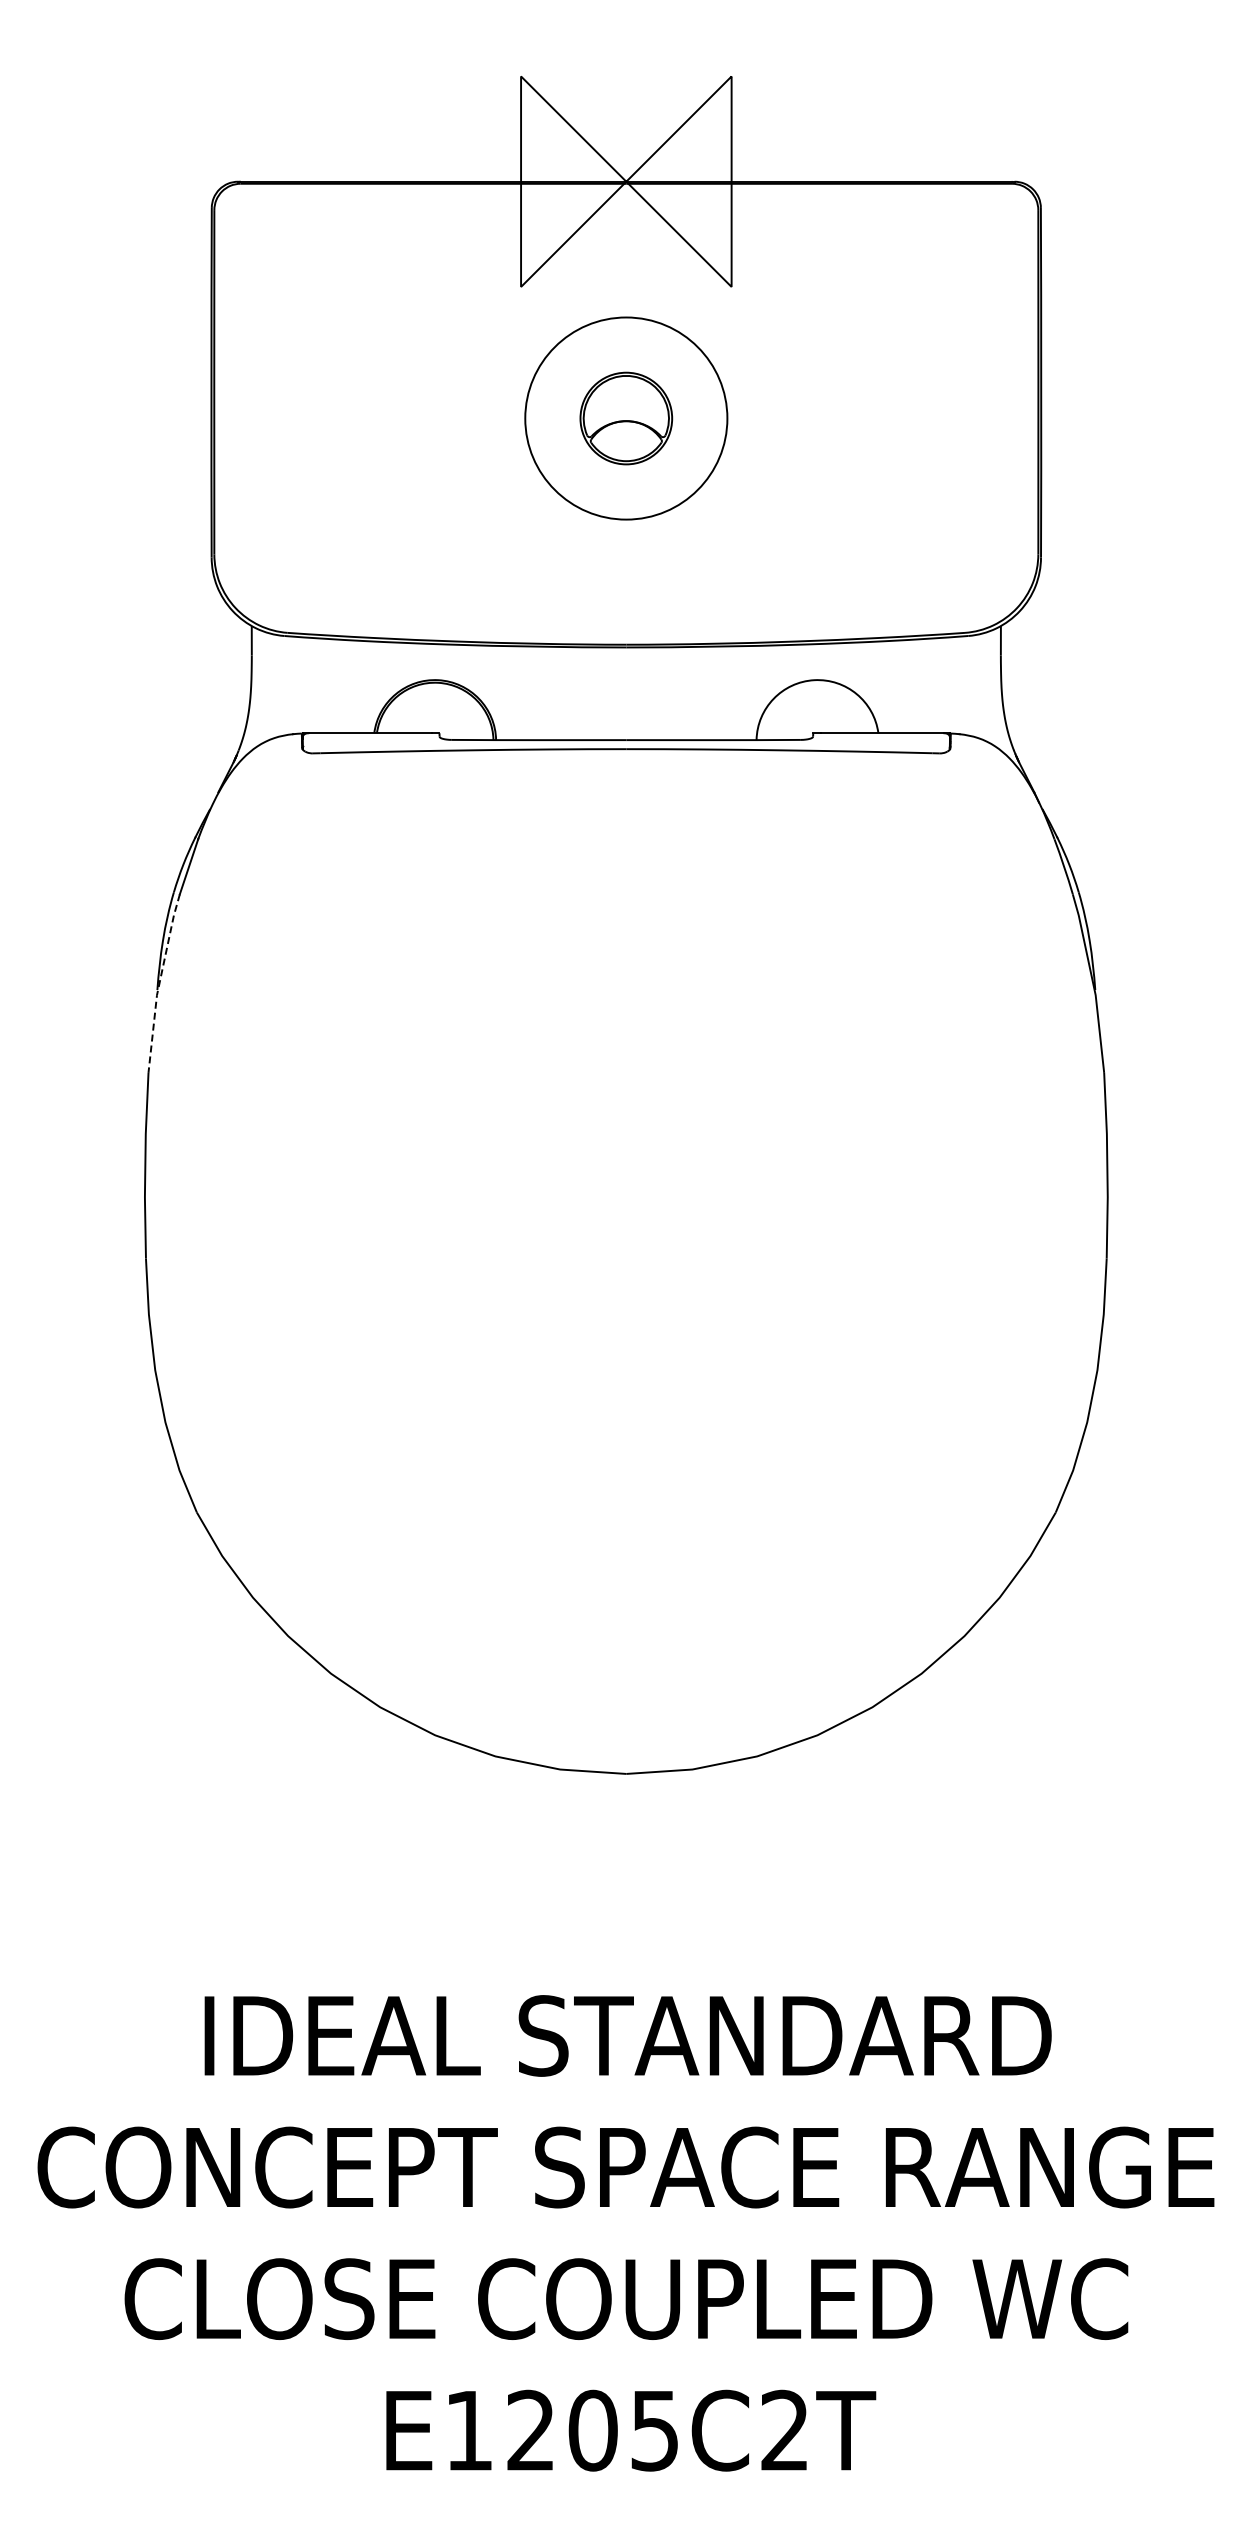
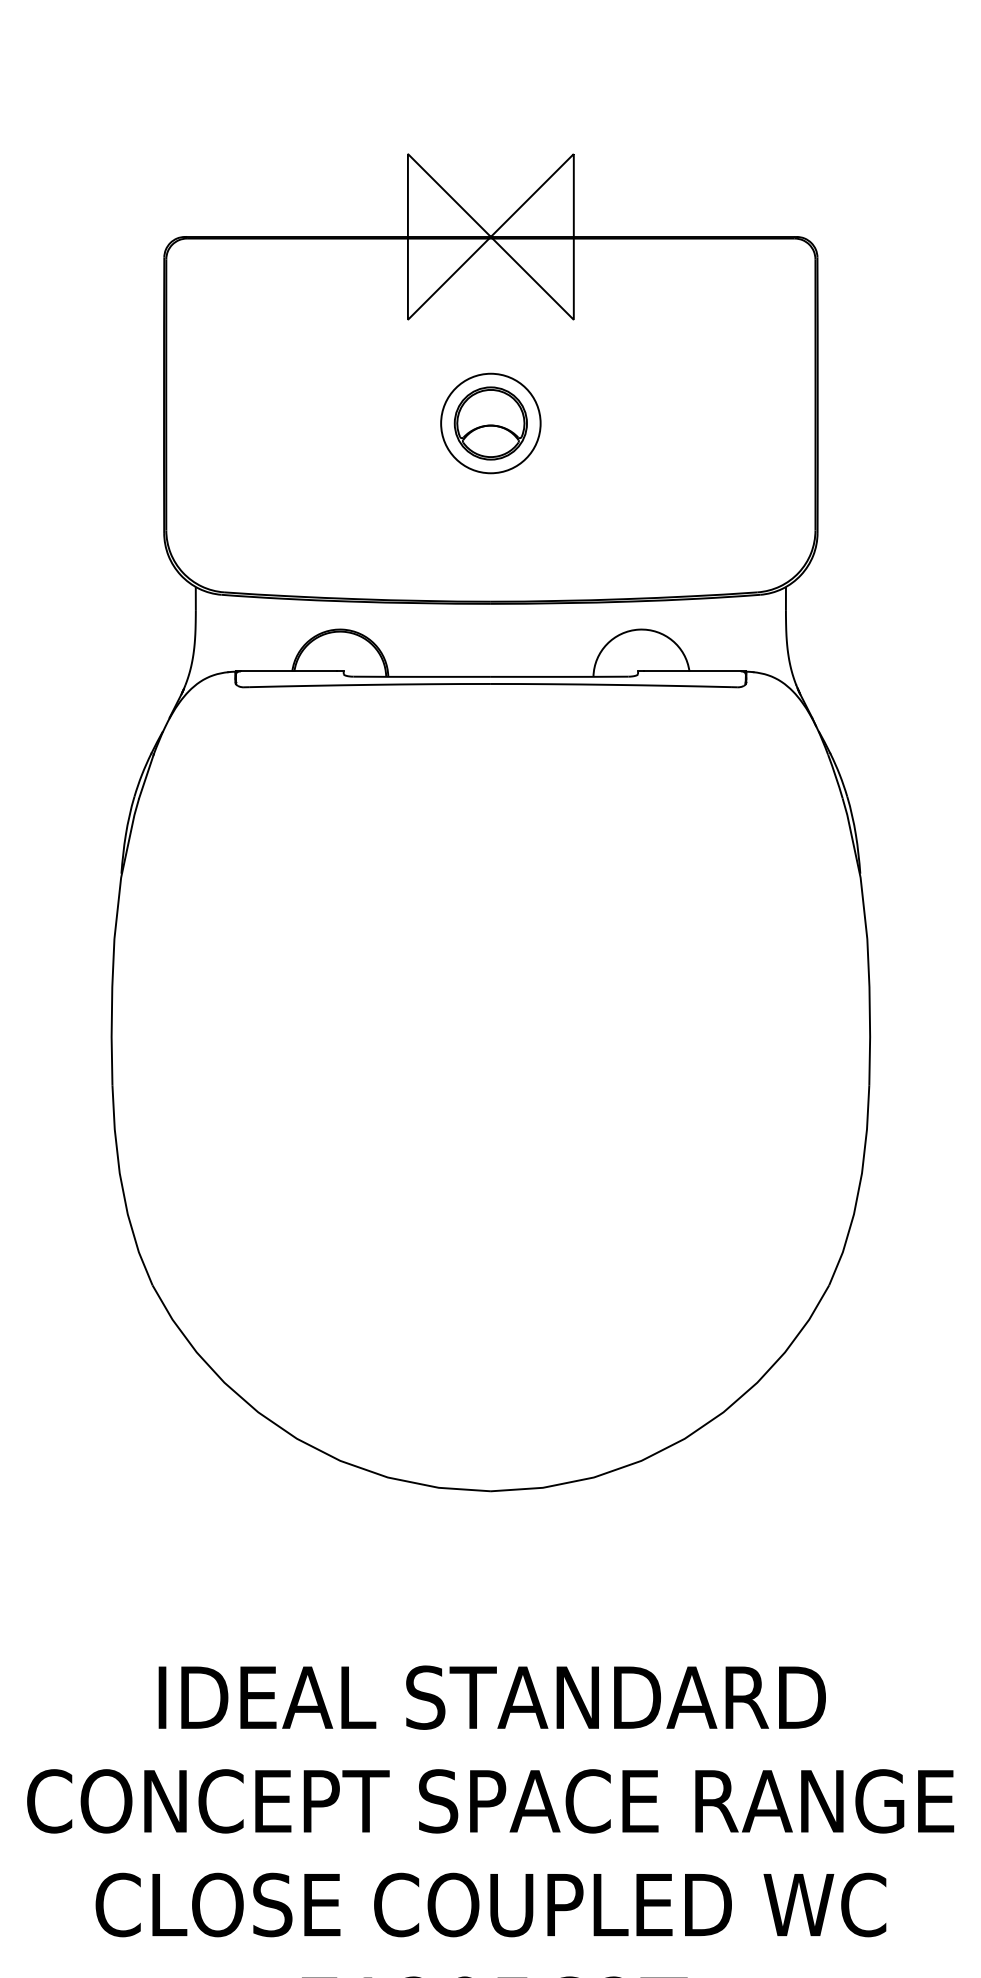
circle: (626, 418) -> (491, 423), size x0.62
line: (159, 983) -> (123, 868), dashed -> solid

